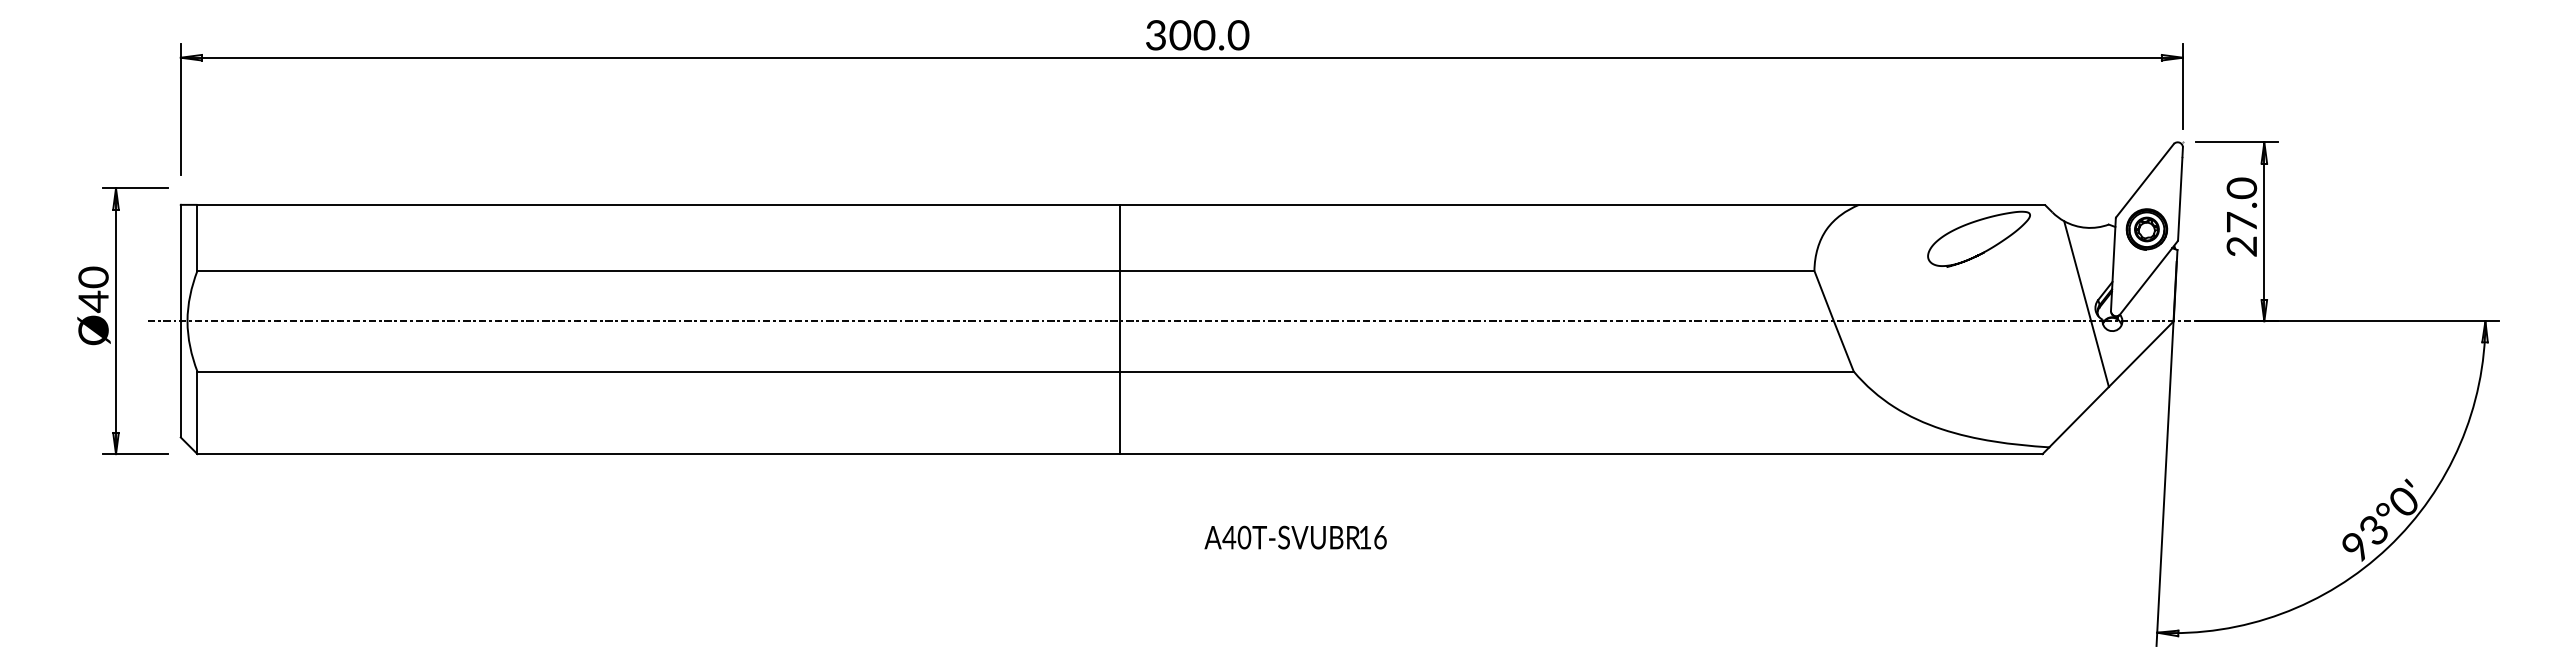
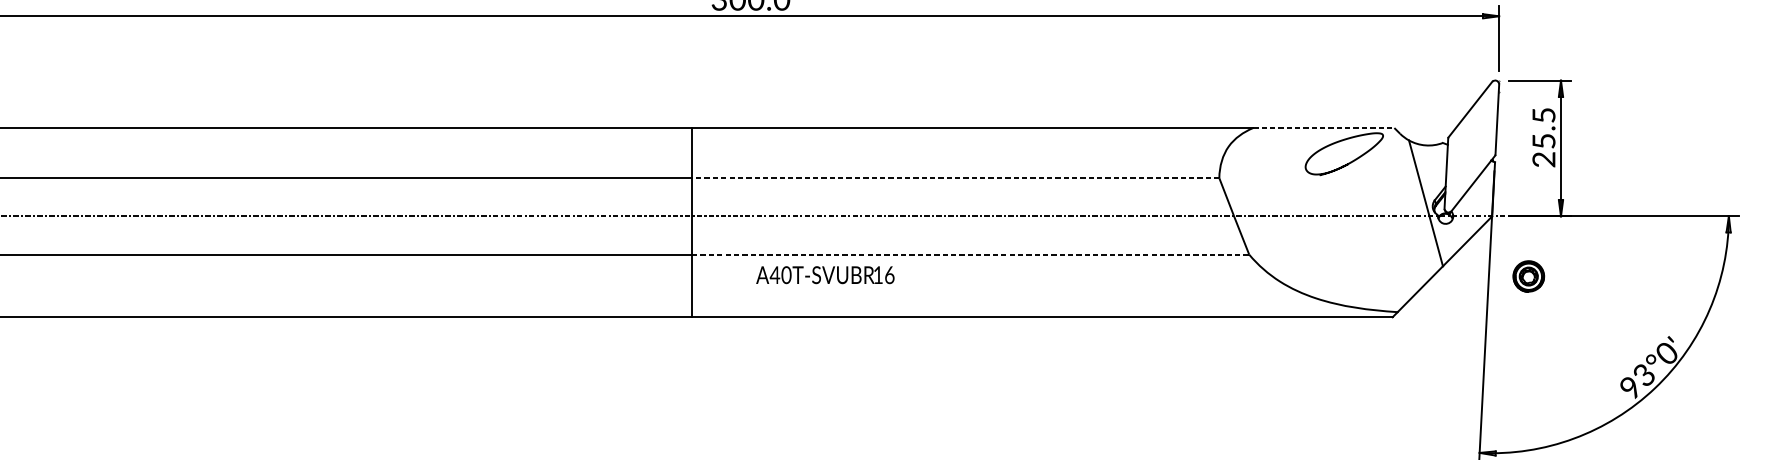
line: (1951, 204) -> (1323, 127), solid -> dashed
text: (2241, 204) -> (1543, 127), 27.0 -> 25.5
part: (2146, 229) -> (1528, 276), moved
line: (1466, 270) -> (955, 177), solid -> dashed
line: (1486, 371) -> (970, 254), solid -> dashed
text: (1295, 537) -> (825, 275), moved

